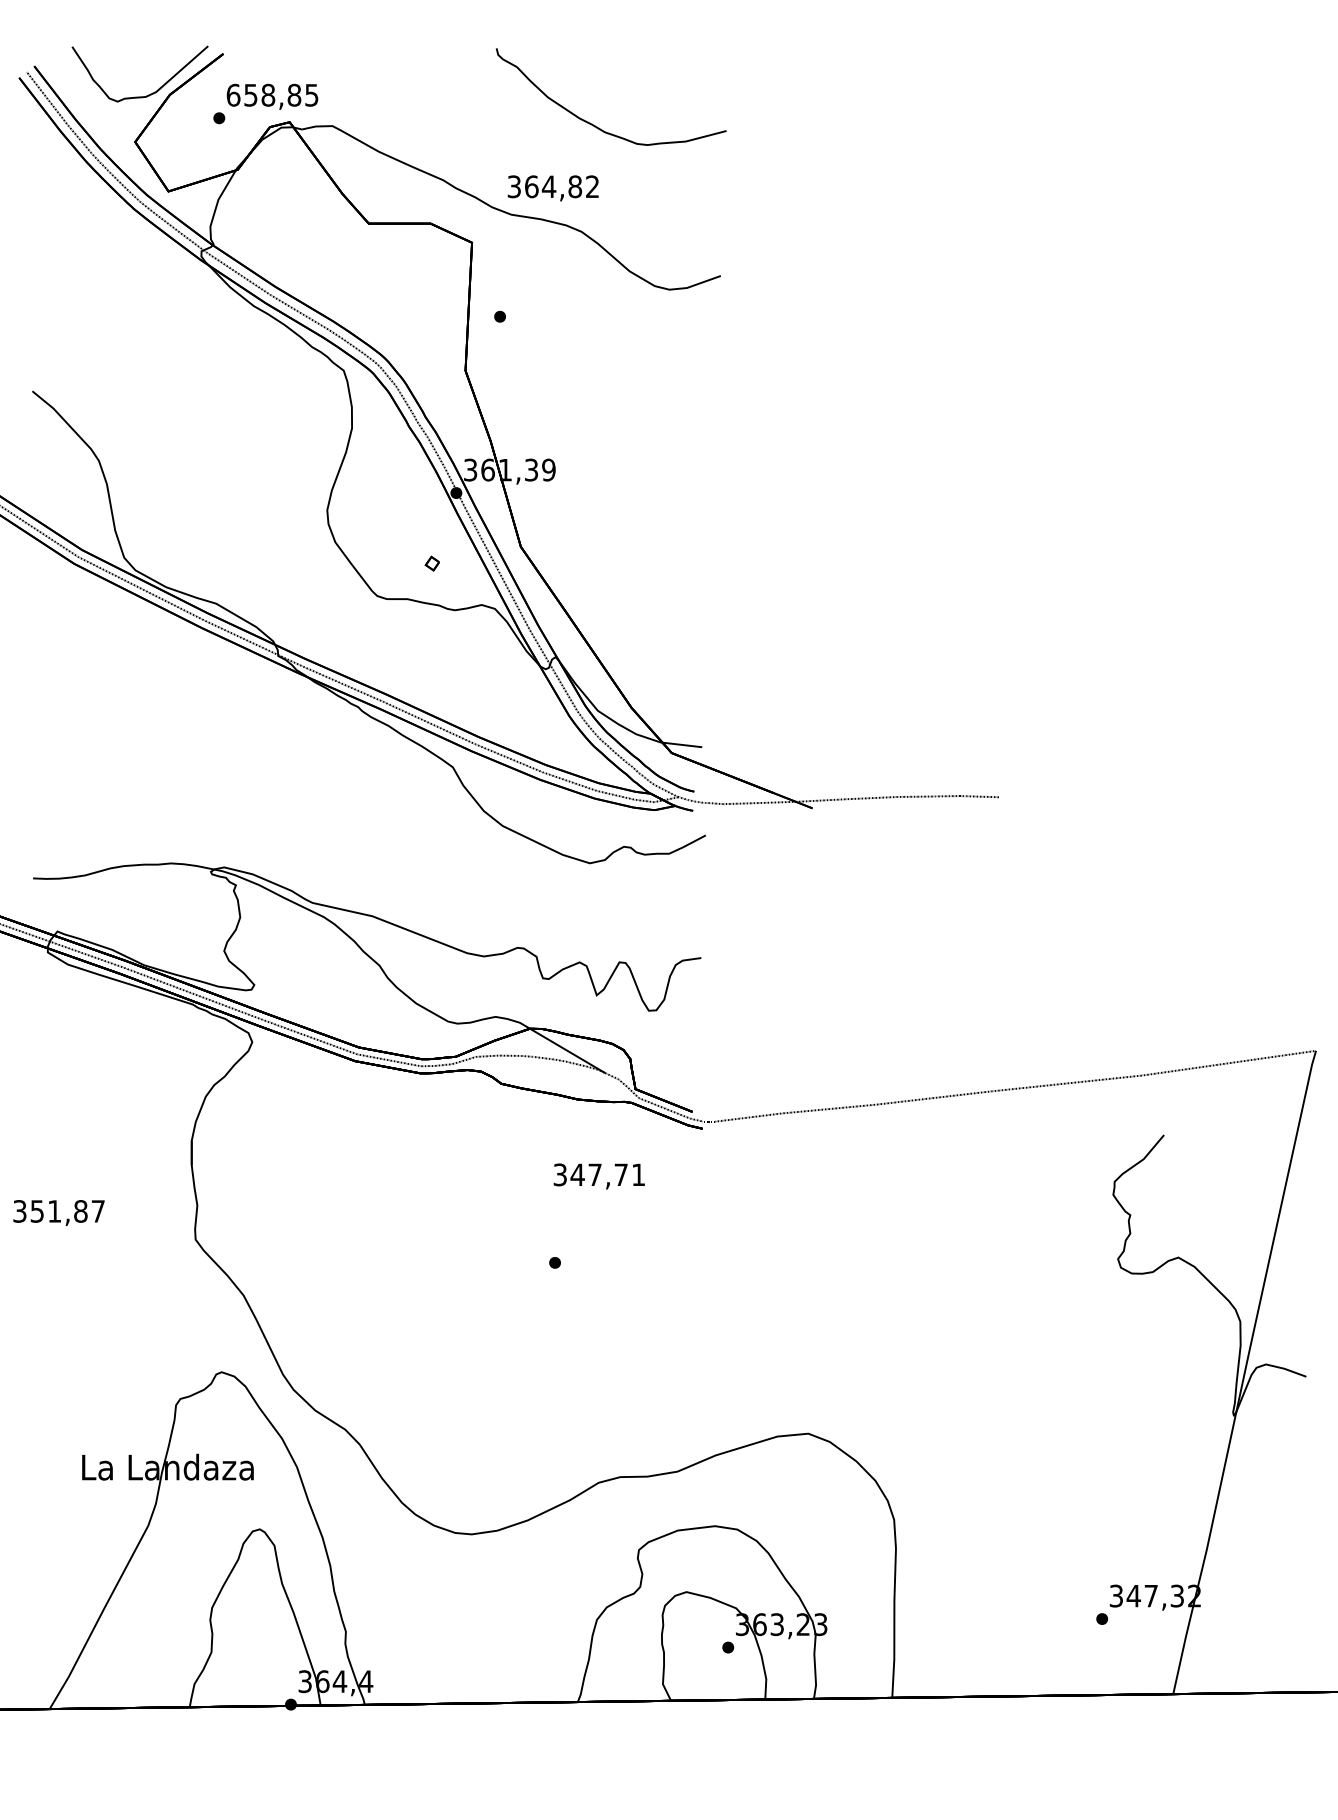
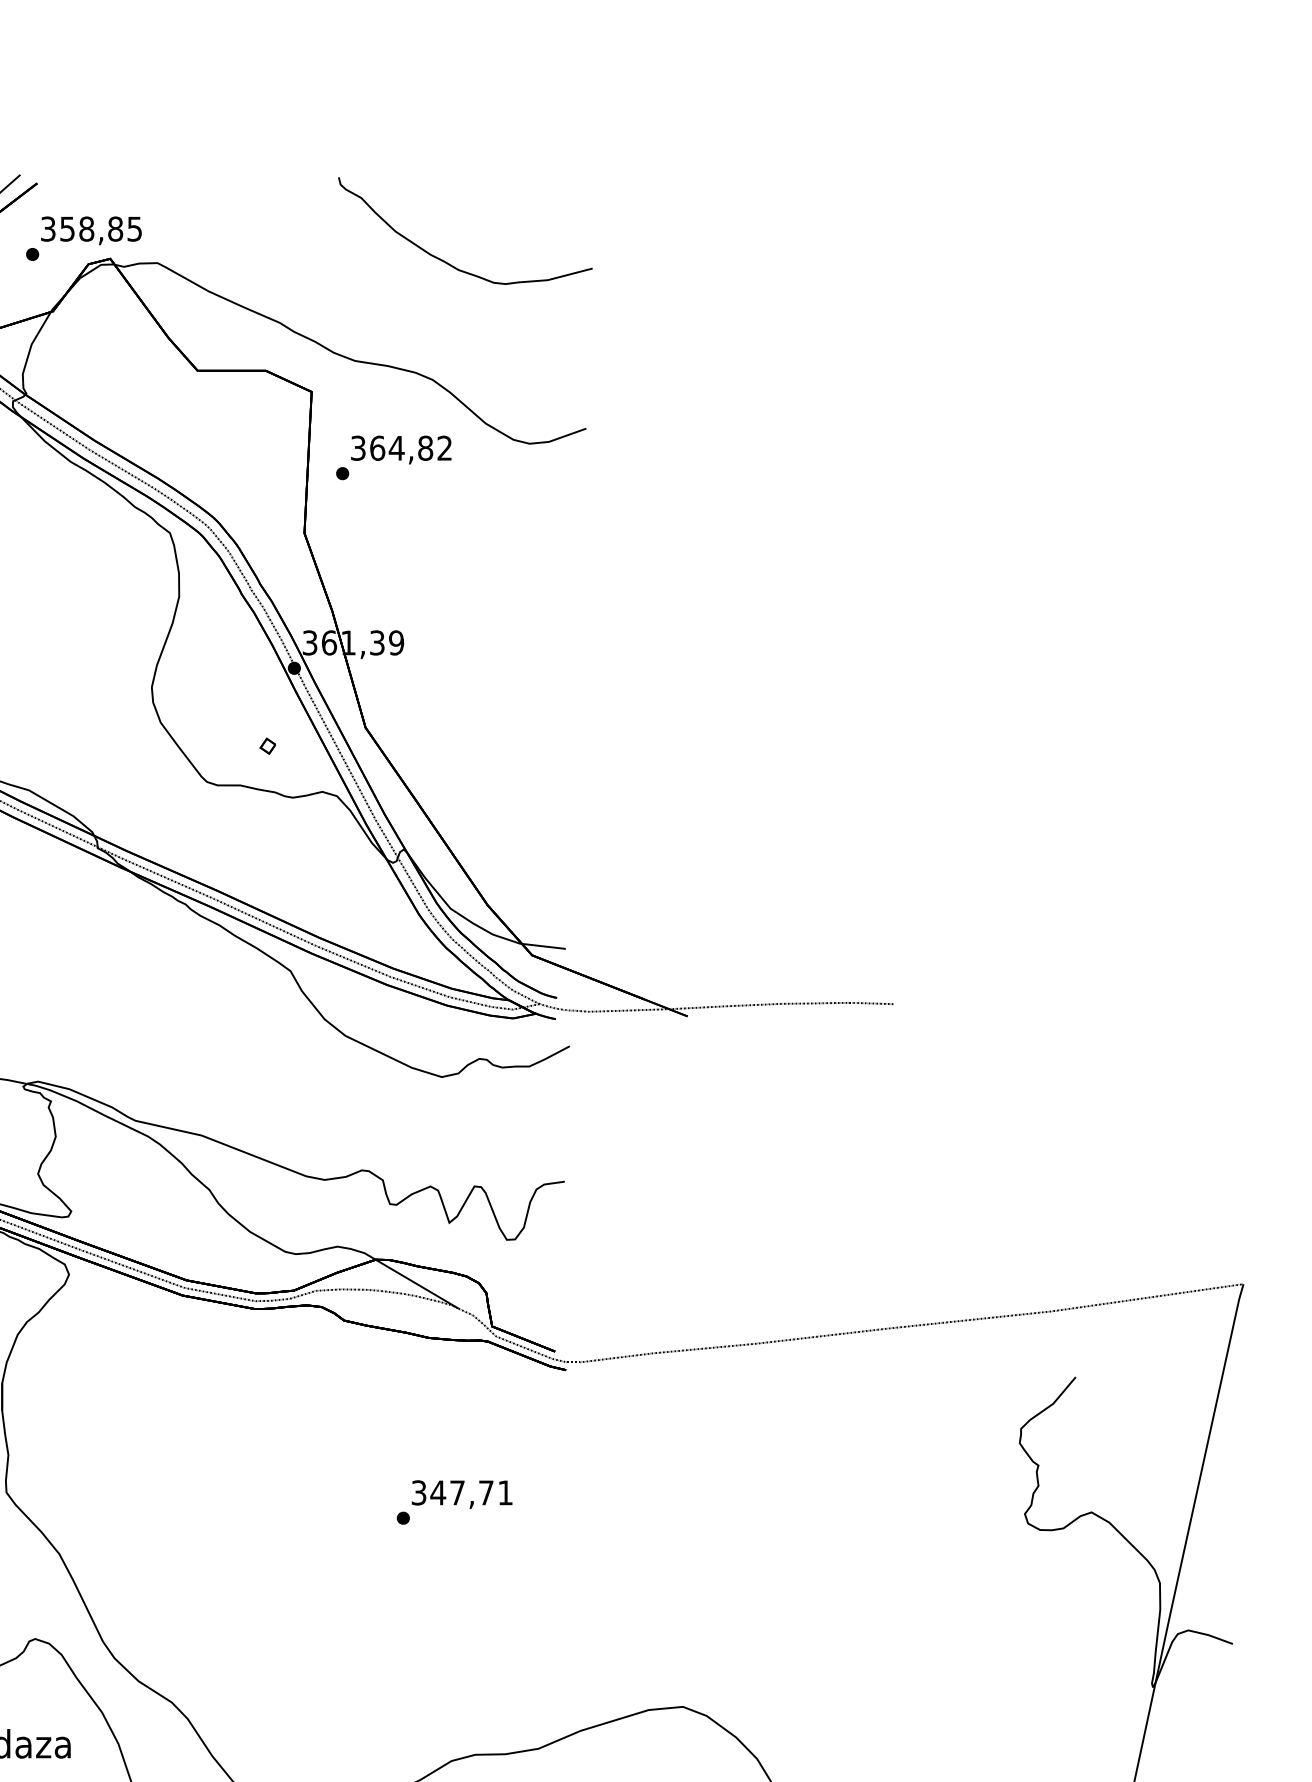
text: (233, 94) -> (48, 228), 658,85 -> 358,85
text: (552, 188) -> (400, 450), moved
text: (598, 1176) -> (461, 1494), moved

